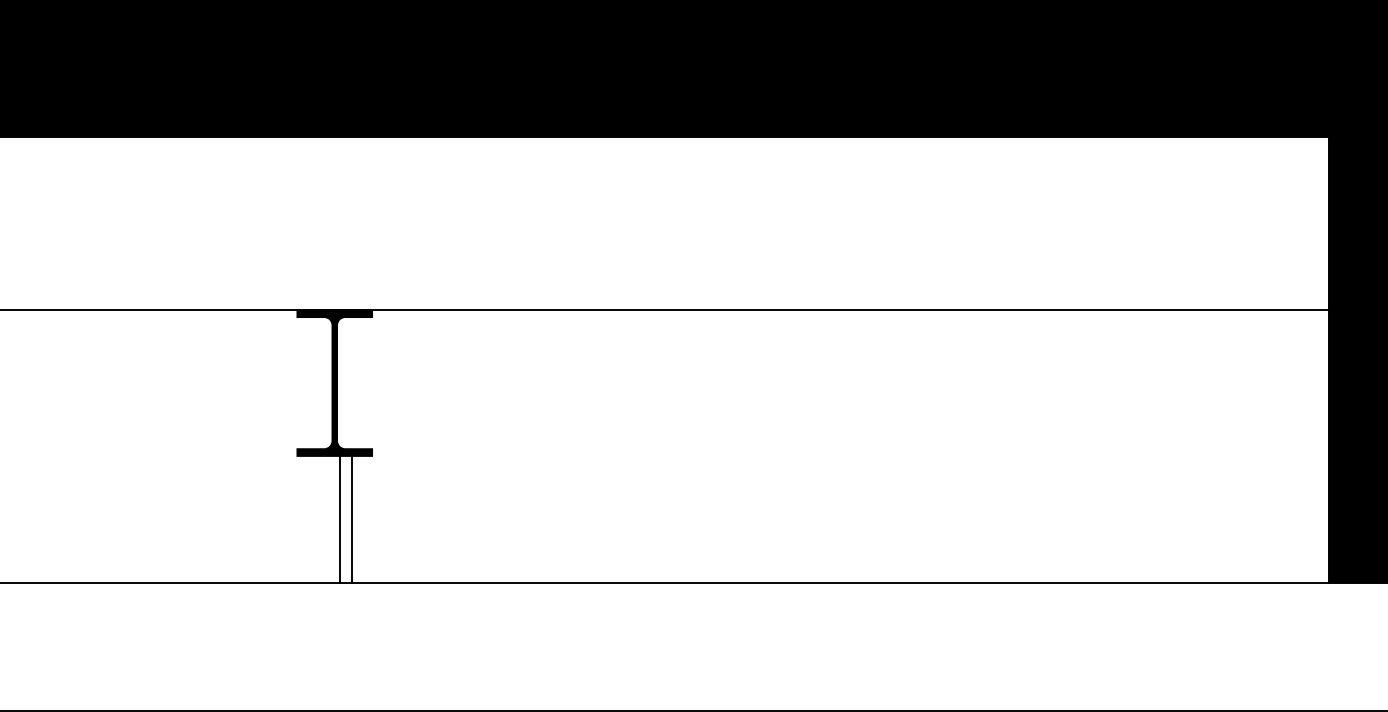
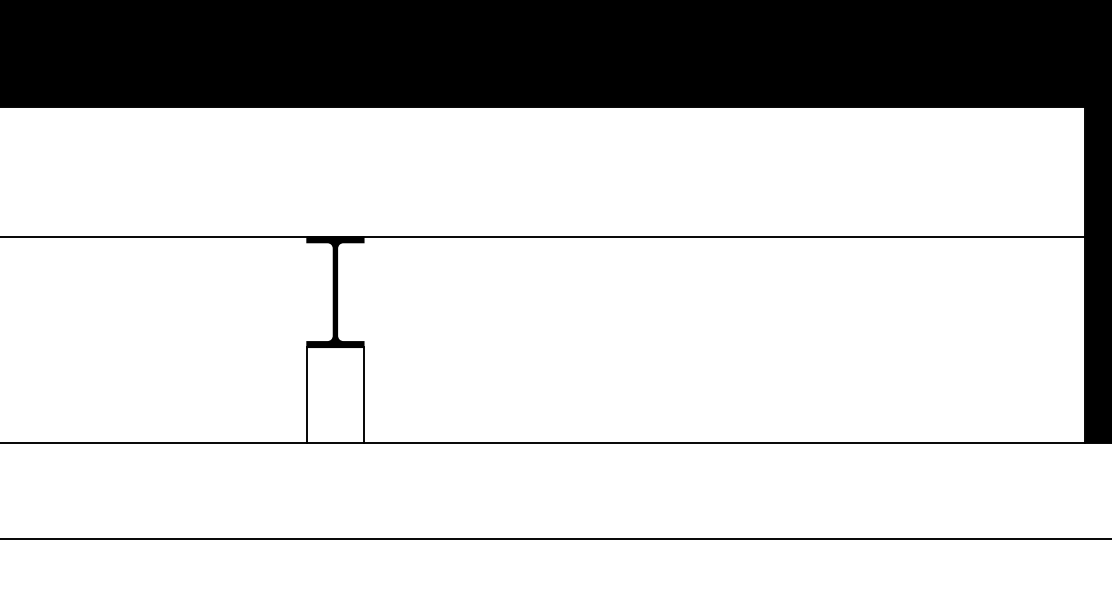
line: (340, 520) -> (363, 395), moved
line: (352, 520) -> (307, 395), moved

